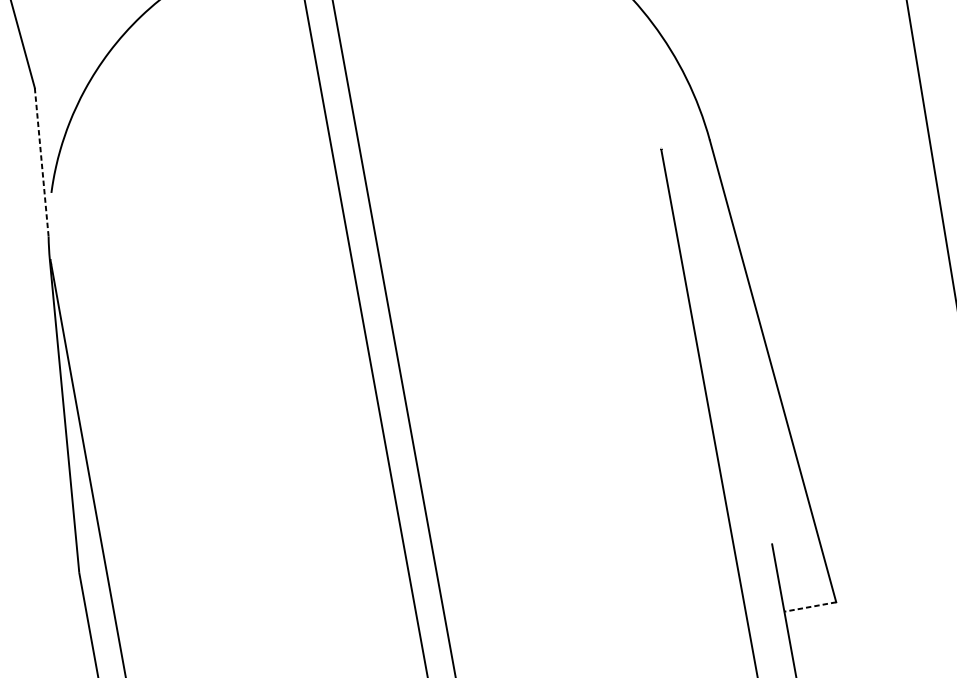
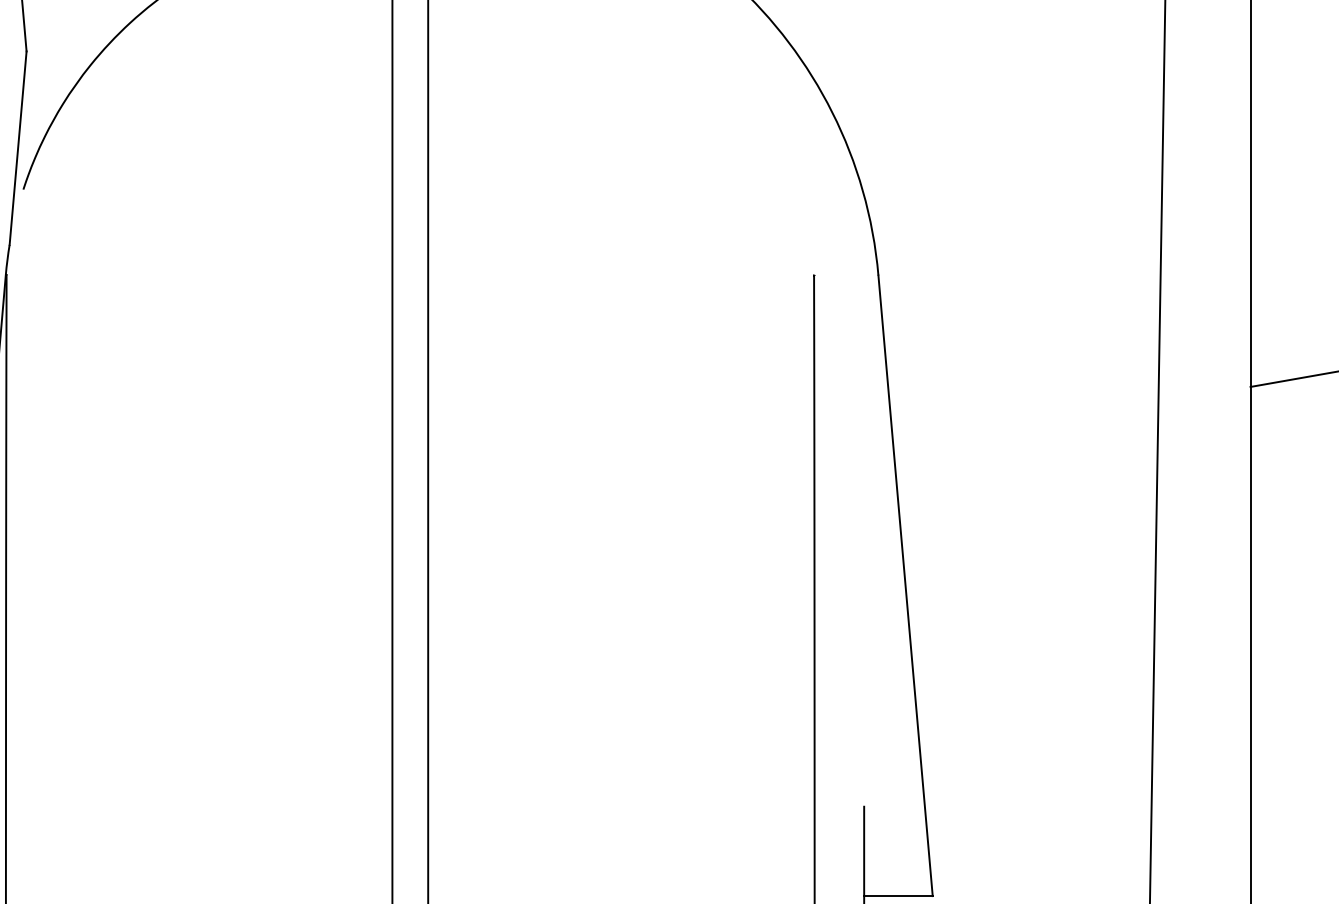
line: (42, 162) -> (18, 148), dashed -> solid
line: (809, 607) -> (897, 896), dashed -> solid

